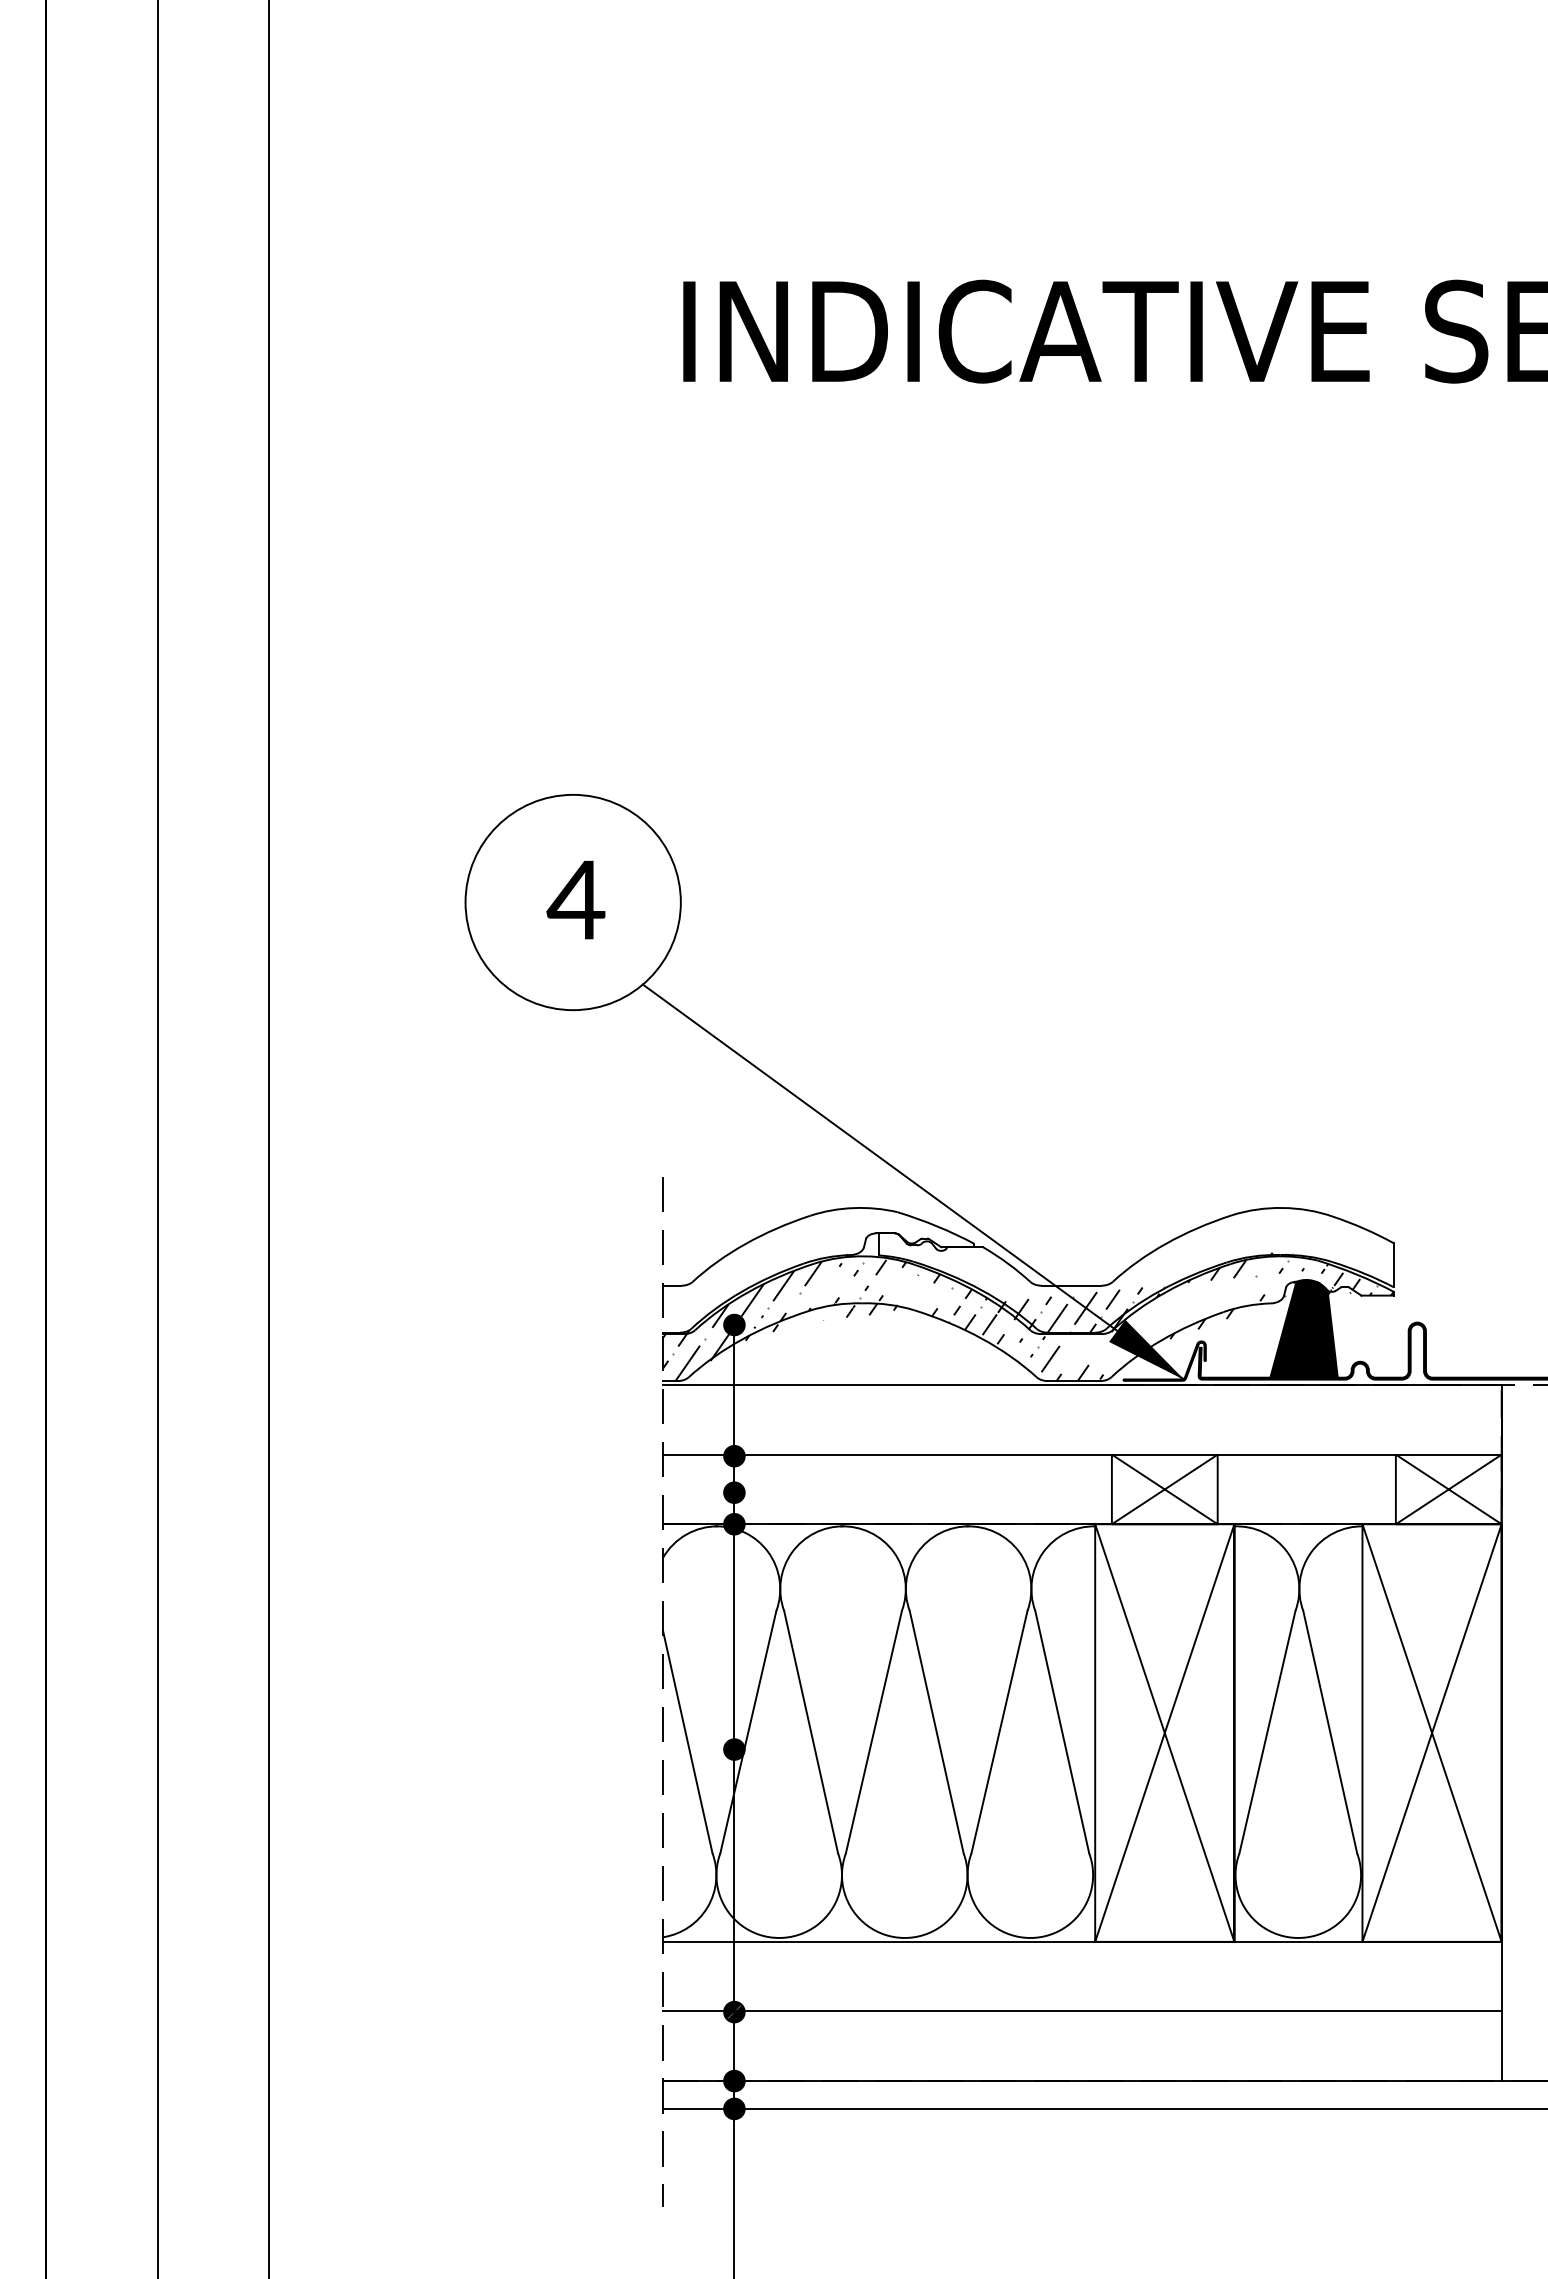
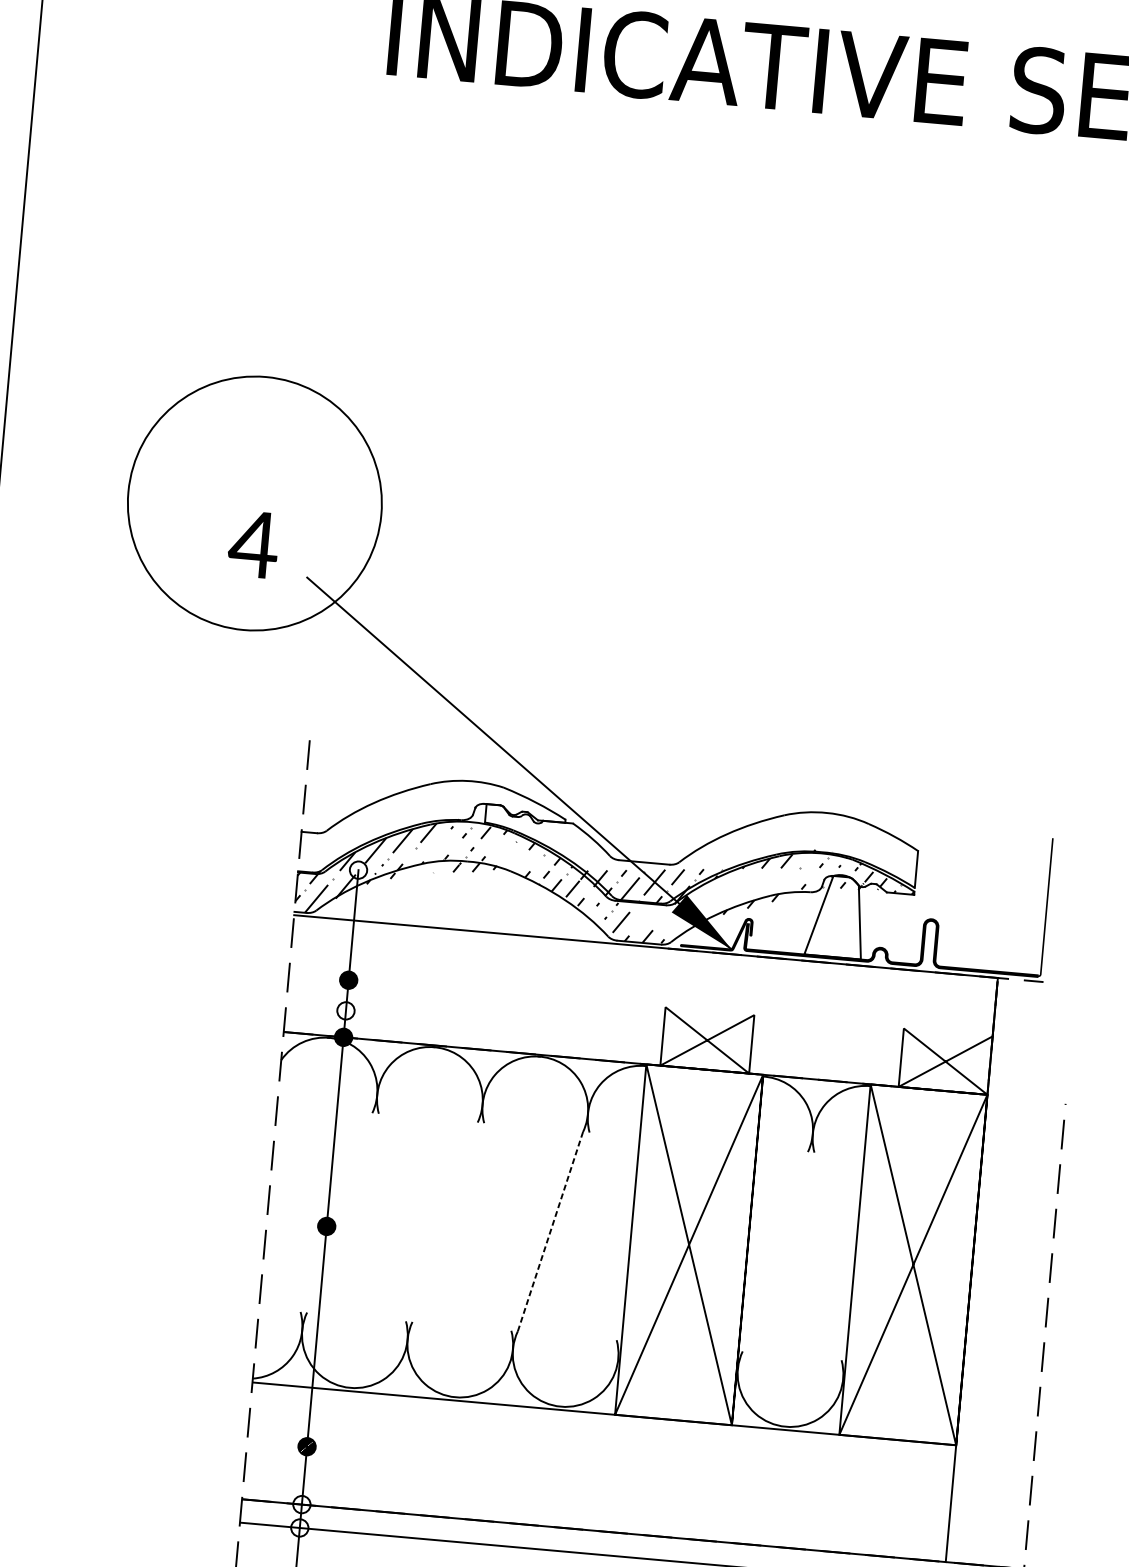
text: (575, 899) -> (253, 543), moved
circle: (572, 902) -> (254, 503), size x1.4
fill: (734, 1324) -> (358, 869), removed
fill: (1303, 1328) -> (835, 915), removed
line: (1082, 1454) -> (640, 1004), removed
fill: (734, 1492) -> (346, 1010), removed
line: (748, 1731) -> (339, 1212), removed
line: (811, 1731) -> (392, 1217), removed
line: (873, 1731) -> (444, 1221), removed
line: (936, 1731) -> (497, 1226), removed
line: (999, 1731) -> (550, 1231), solid -> dashed
line: (1062, 1731) -> (603, 1235), removed
line: (1267, 1731) -> (775, 1251), removed
line: (1330, 1731) -> (828, 1255), removed
line: (687, 1742) -> (287, 1216), removed
line: (1082, 2011) -> (599, 1472), removed
fill: (734, 2080) -> (302, 1504), removed
fill: (734, 2108) -> (299, 1527), removed

